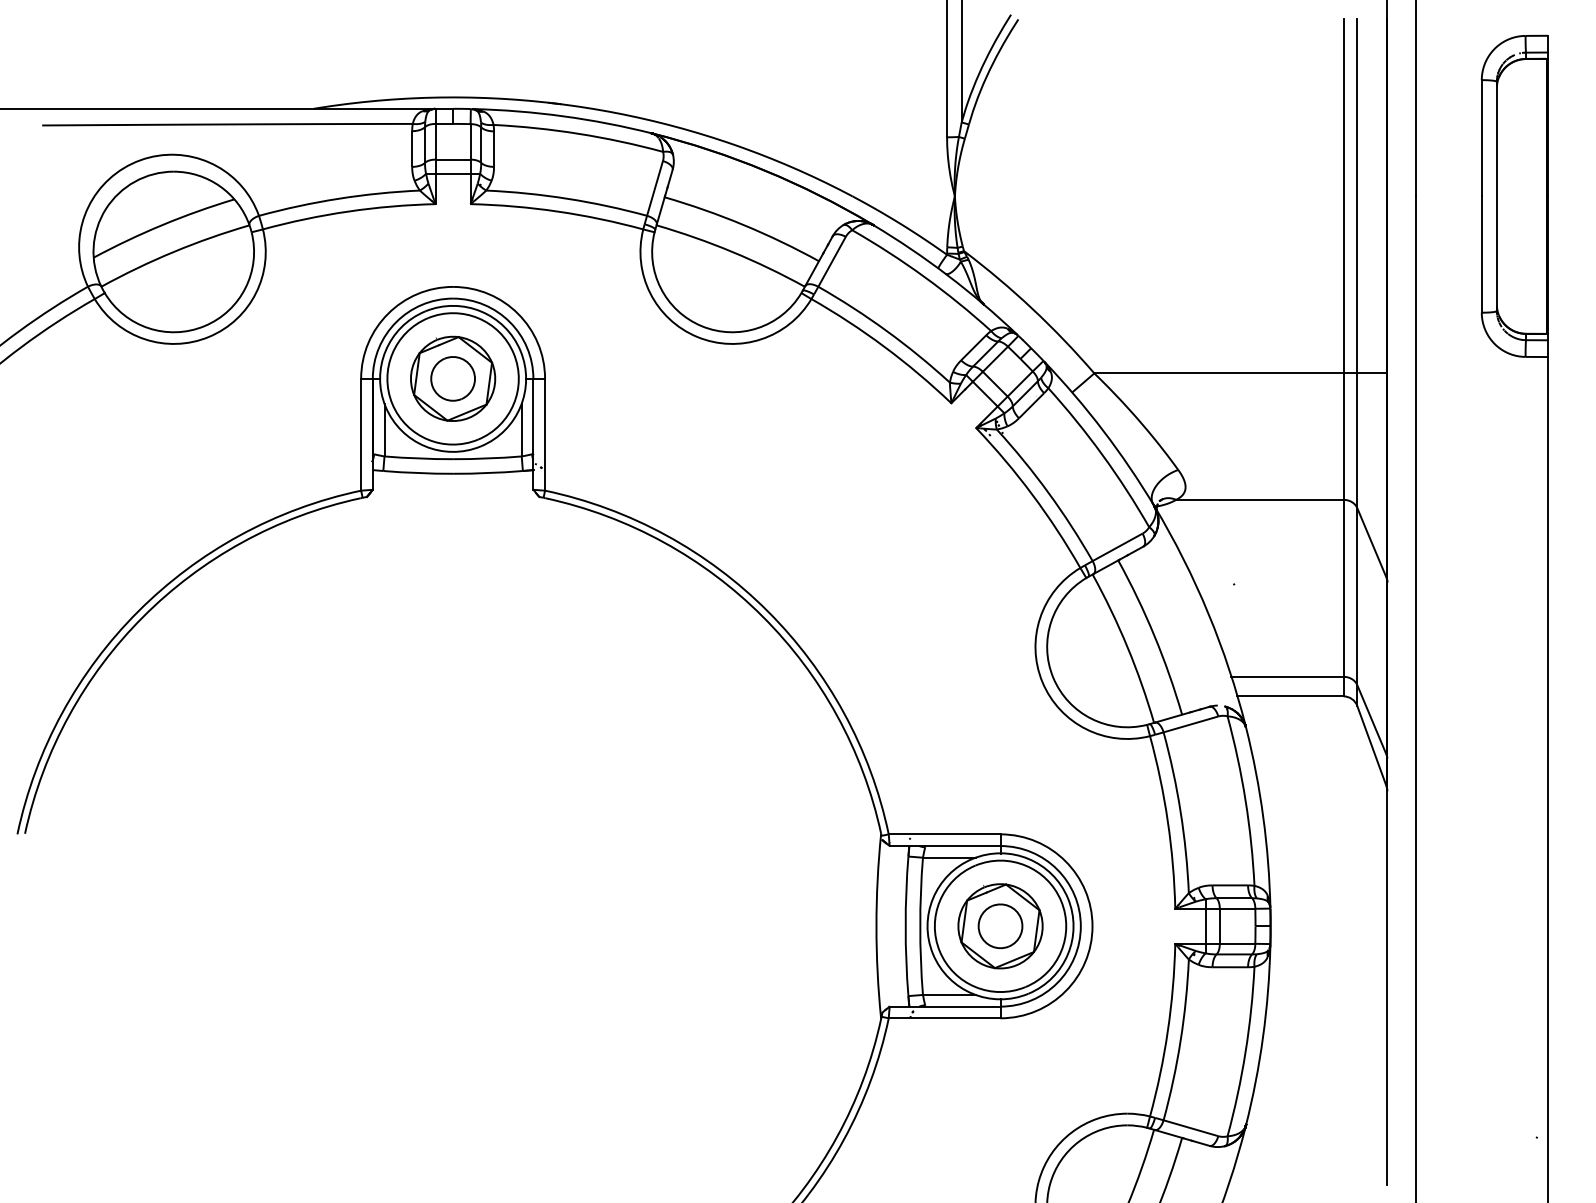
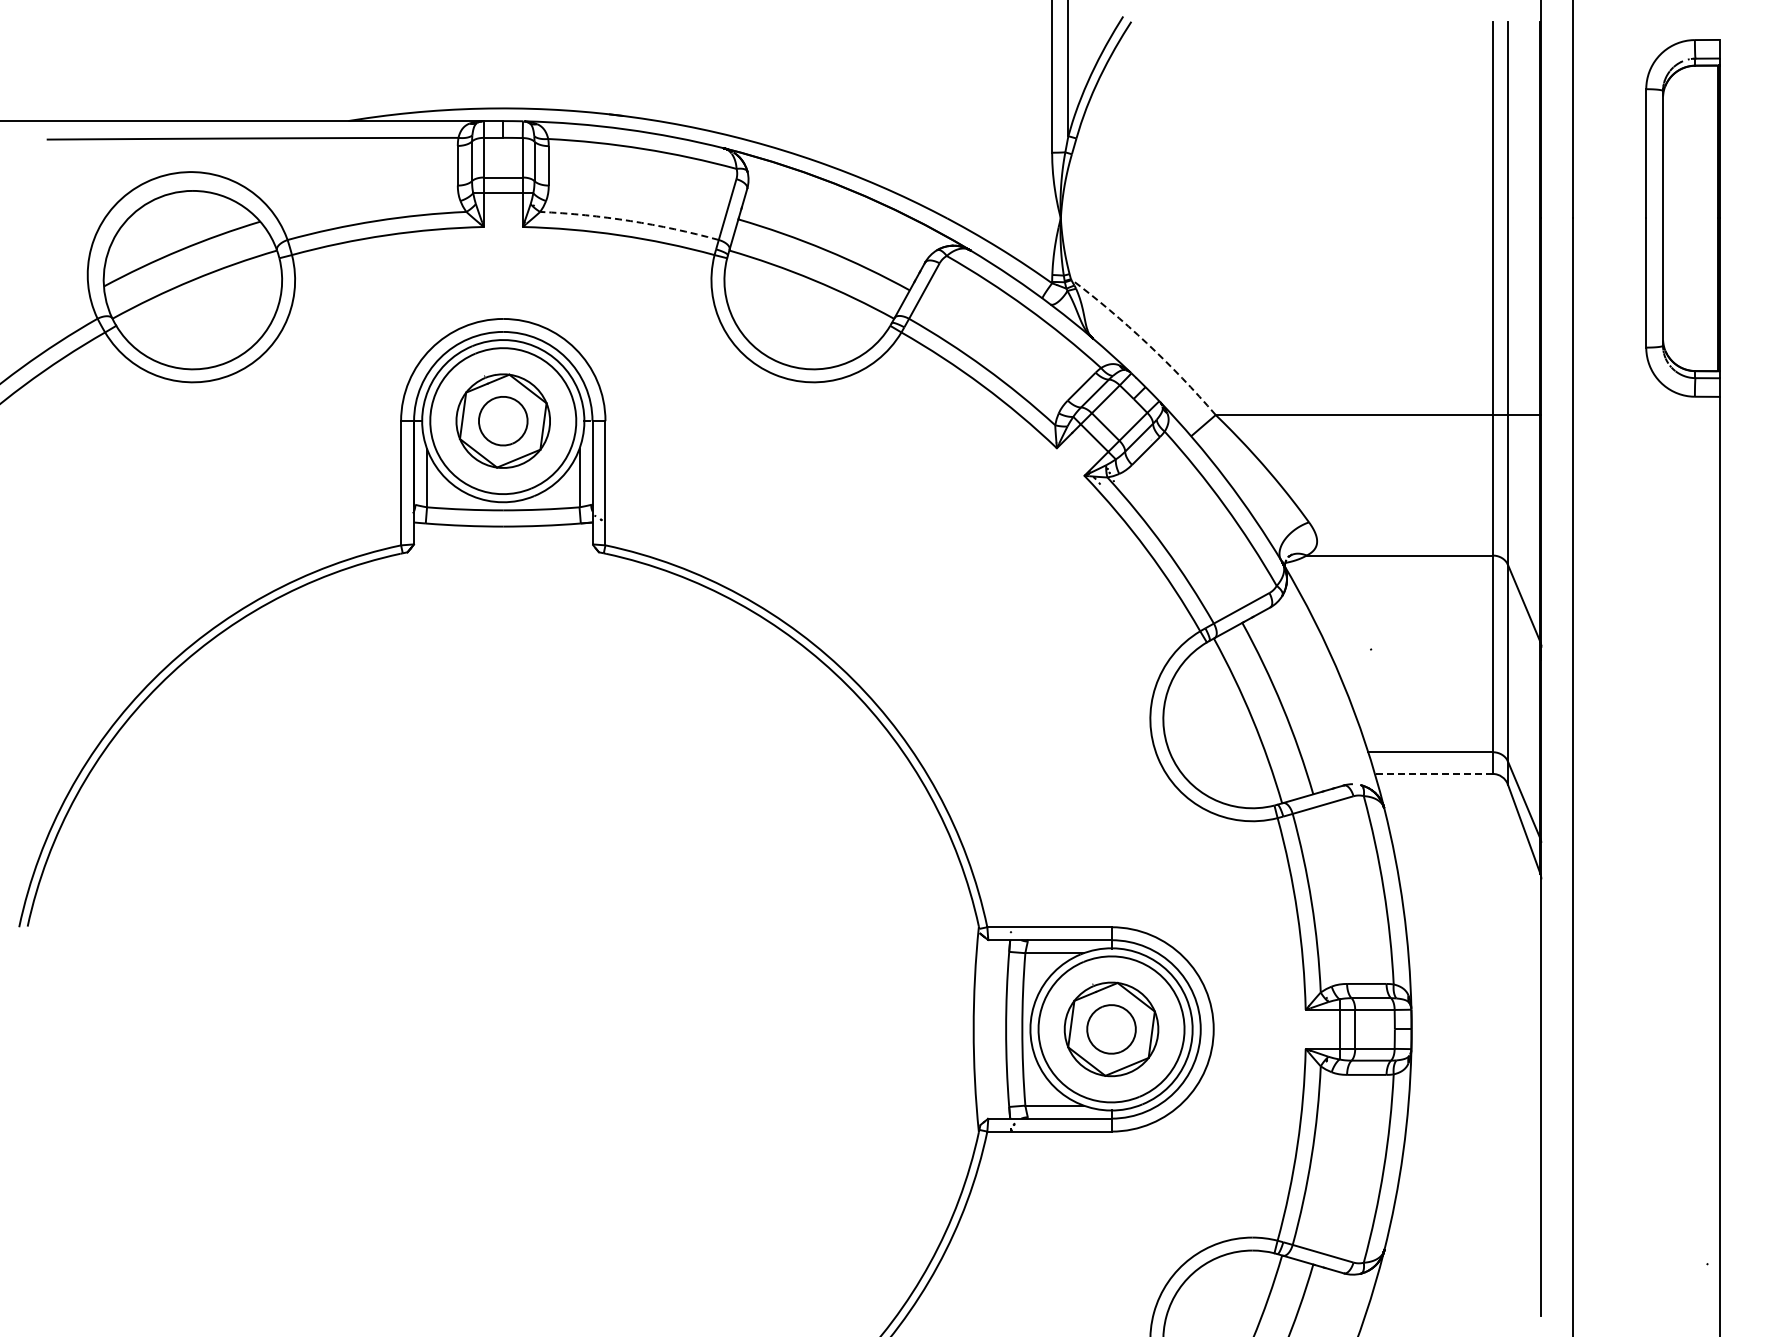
arc: (567, 199) -> (630, 221), solid -> dashed
arc: (1032, 309) -> (1146, 343), solid -> dashed
line: (1290, 696) -> (1433, 773), solid -> dashed

